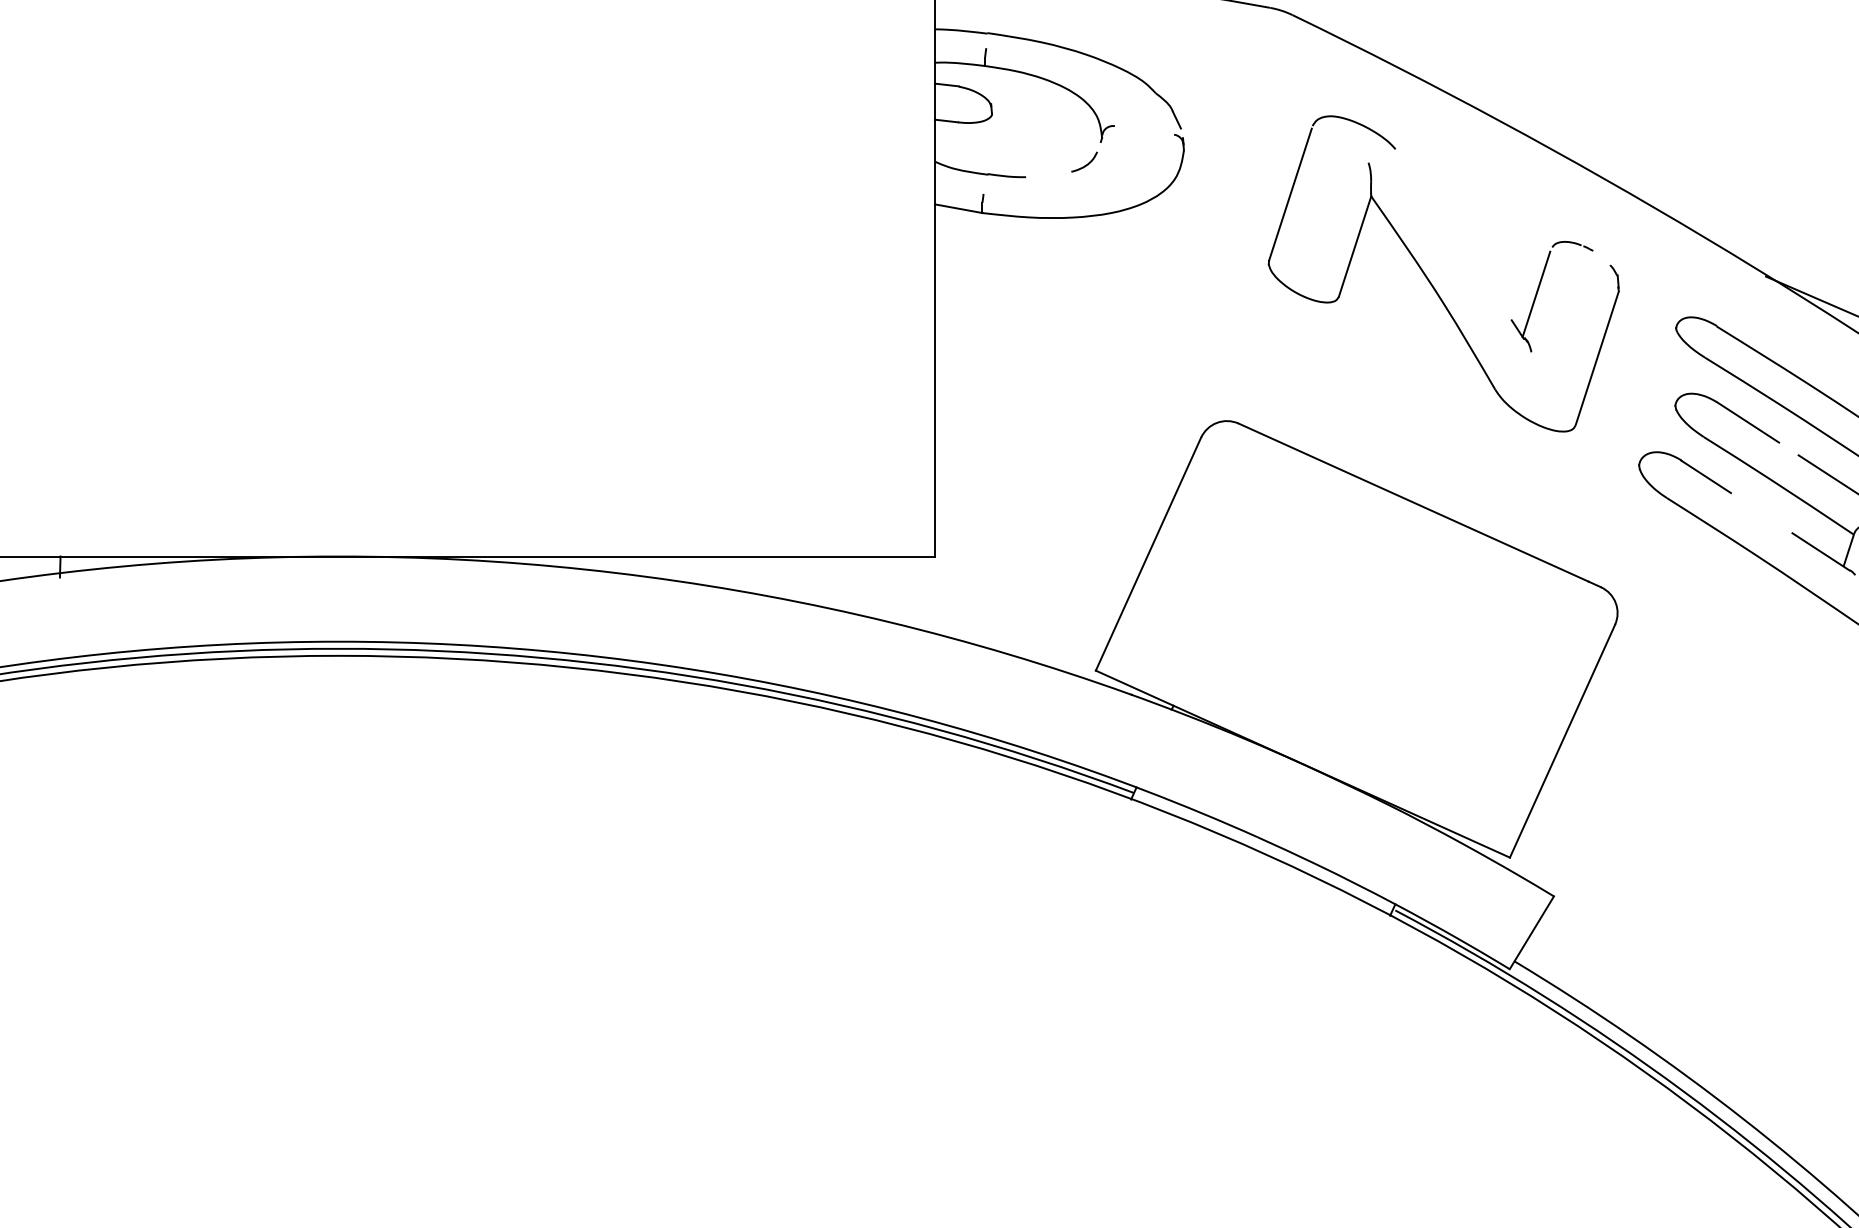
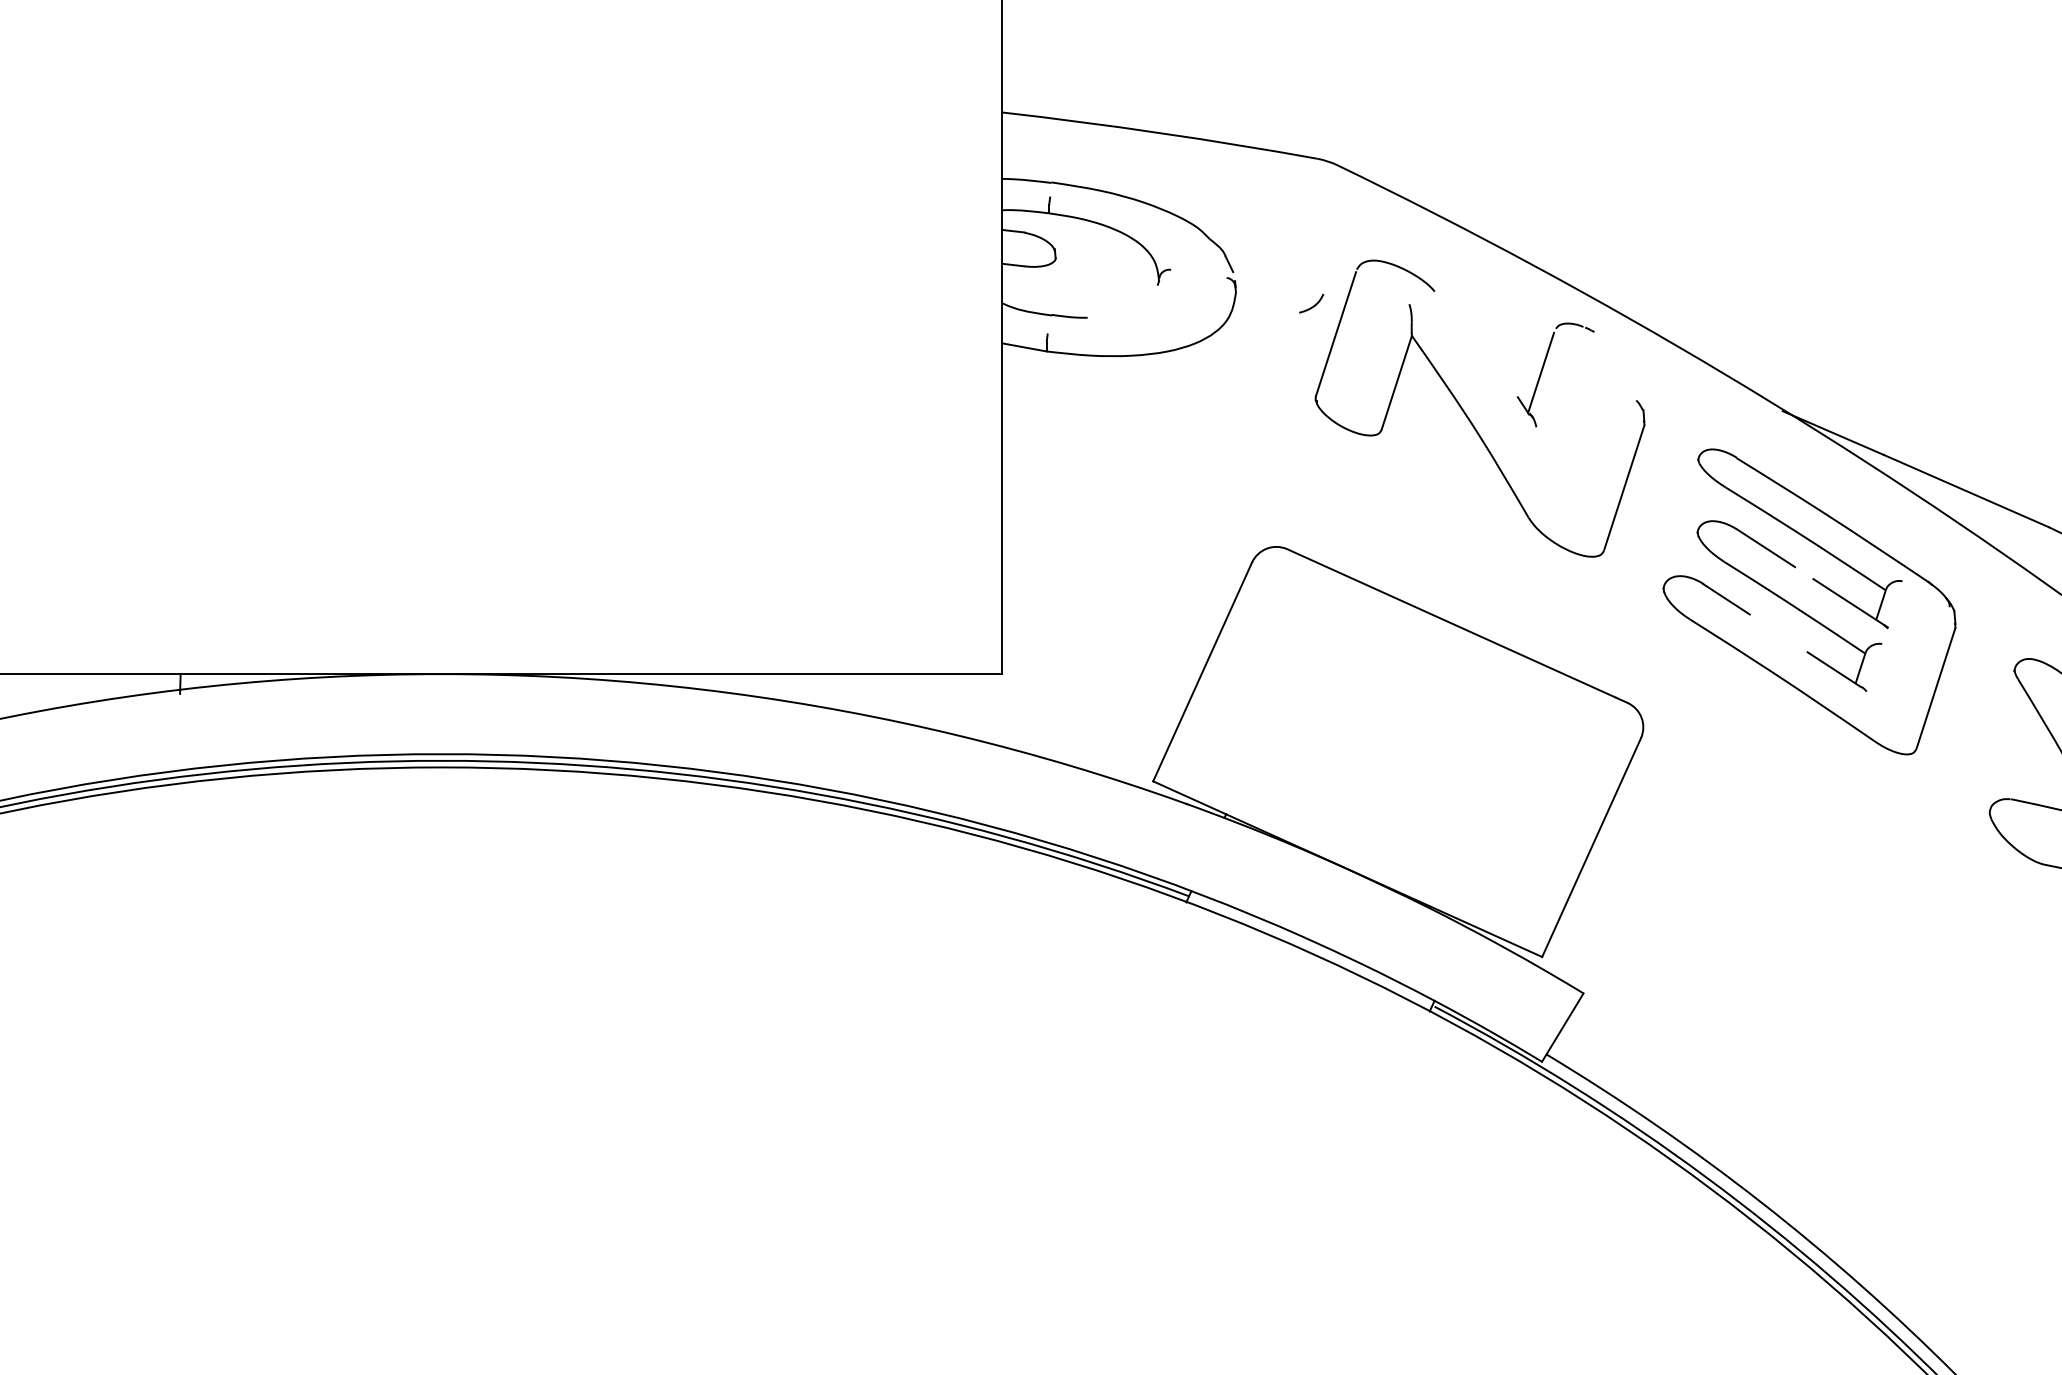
curve: (1086, 164) -> (1313, 305), moved
part: (1539, 290) -> (1543, 369), moved

